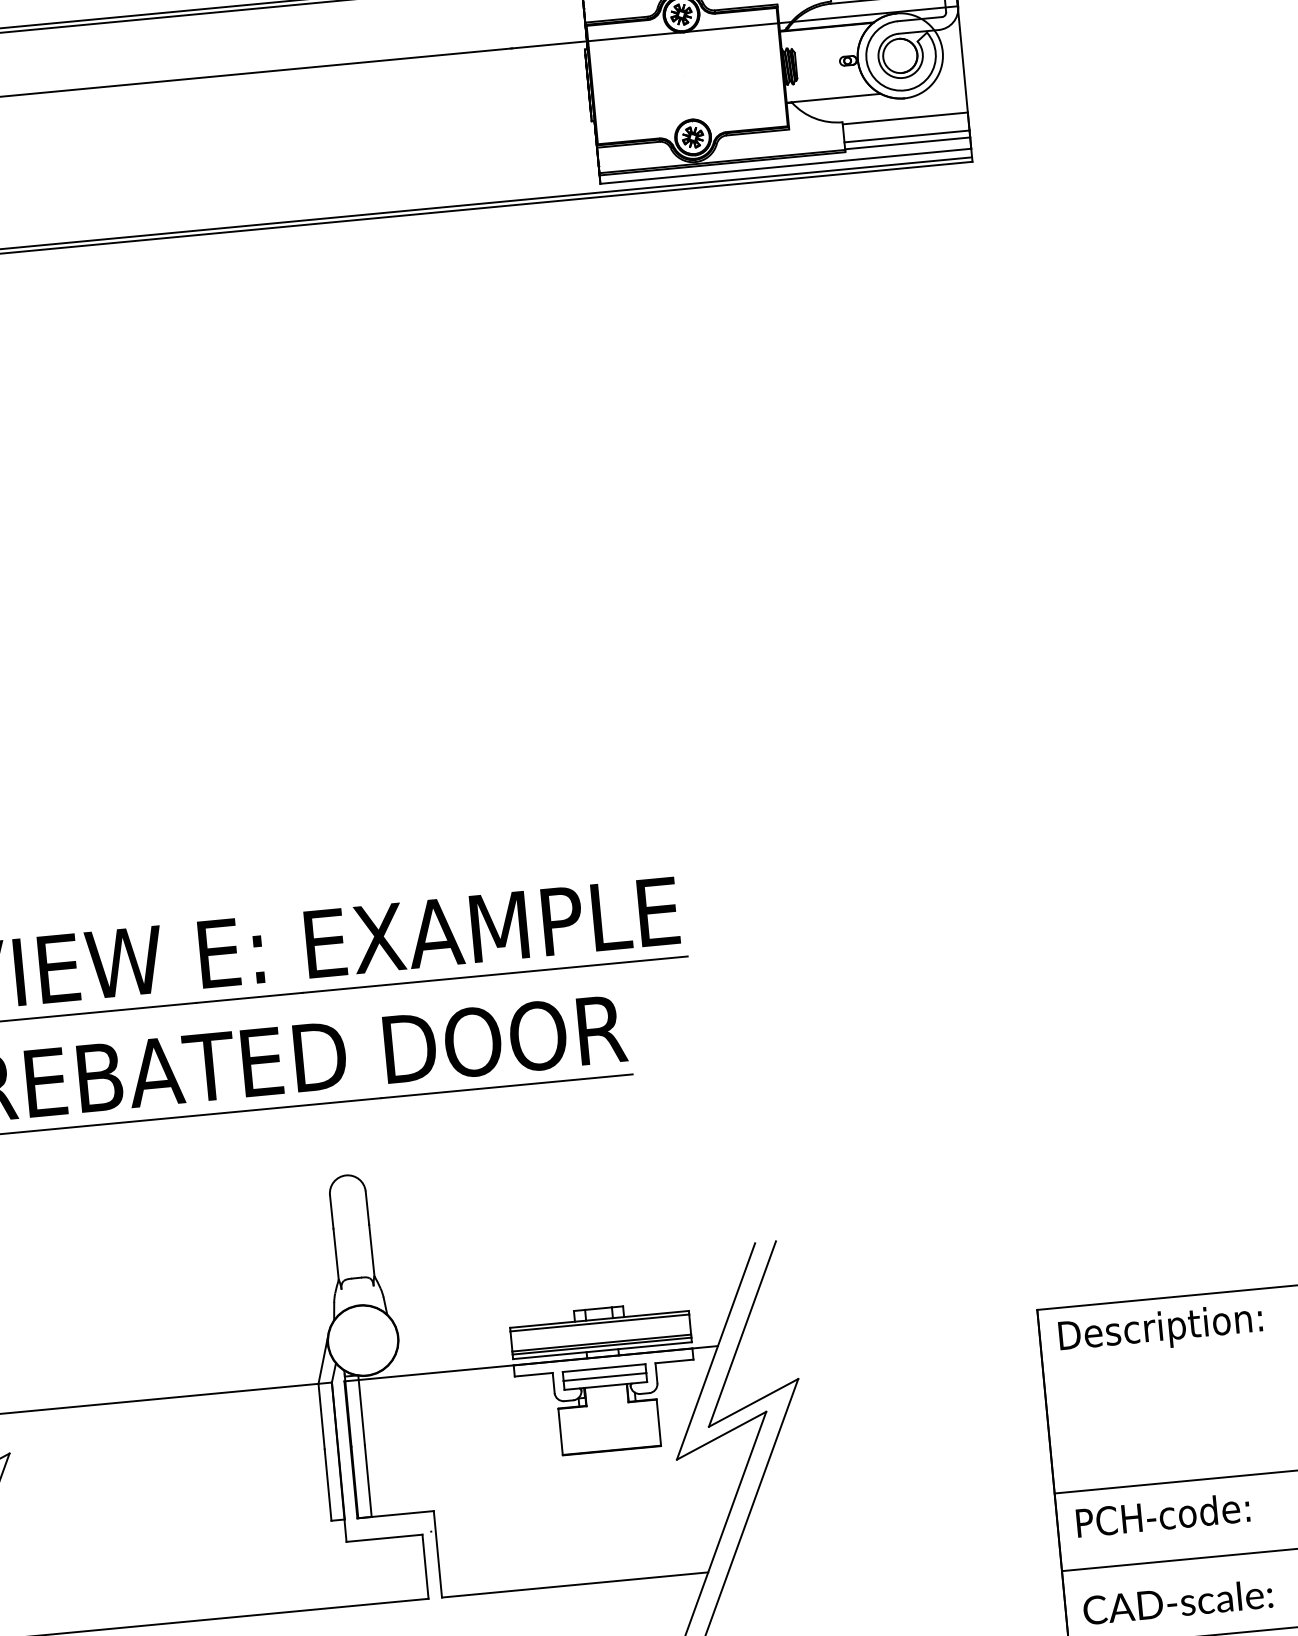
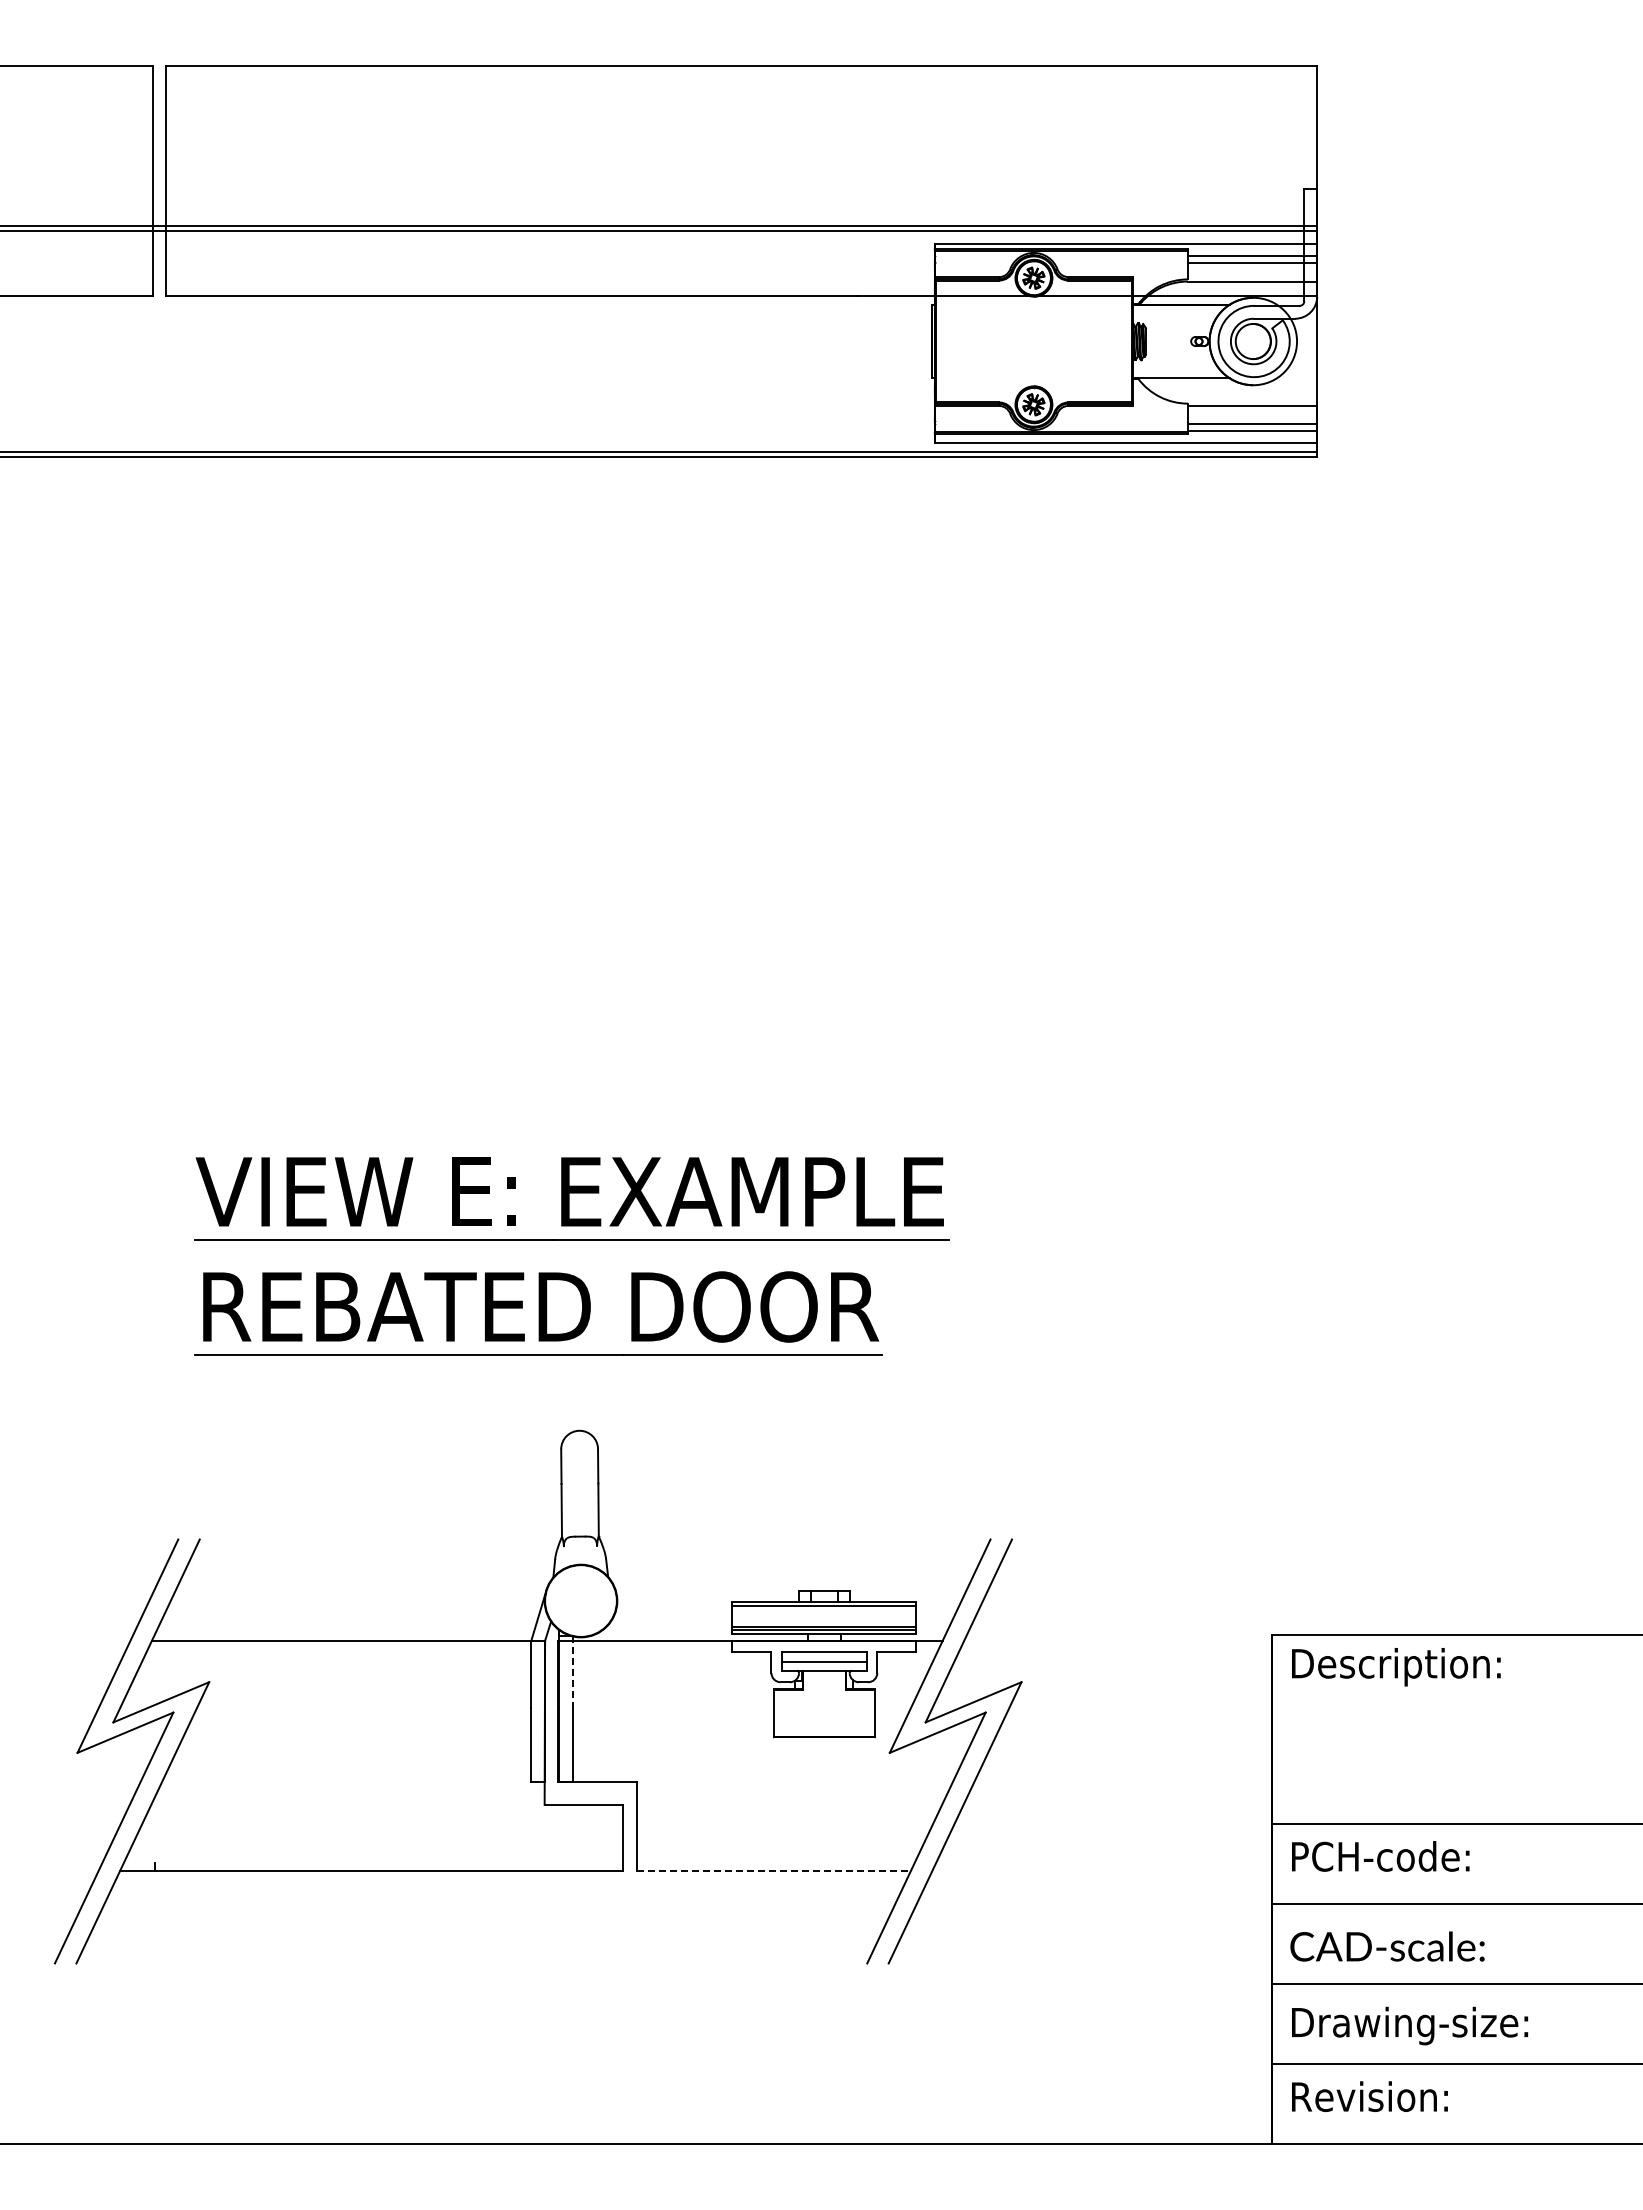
line: (361, 1410) -> (572, 1672), solid -> dashed
line: (575, 1584) -> (774, 1870), solid -> dashed

